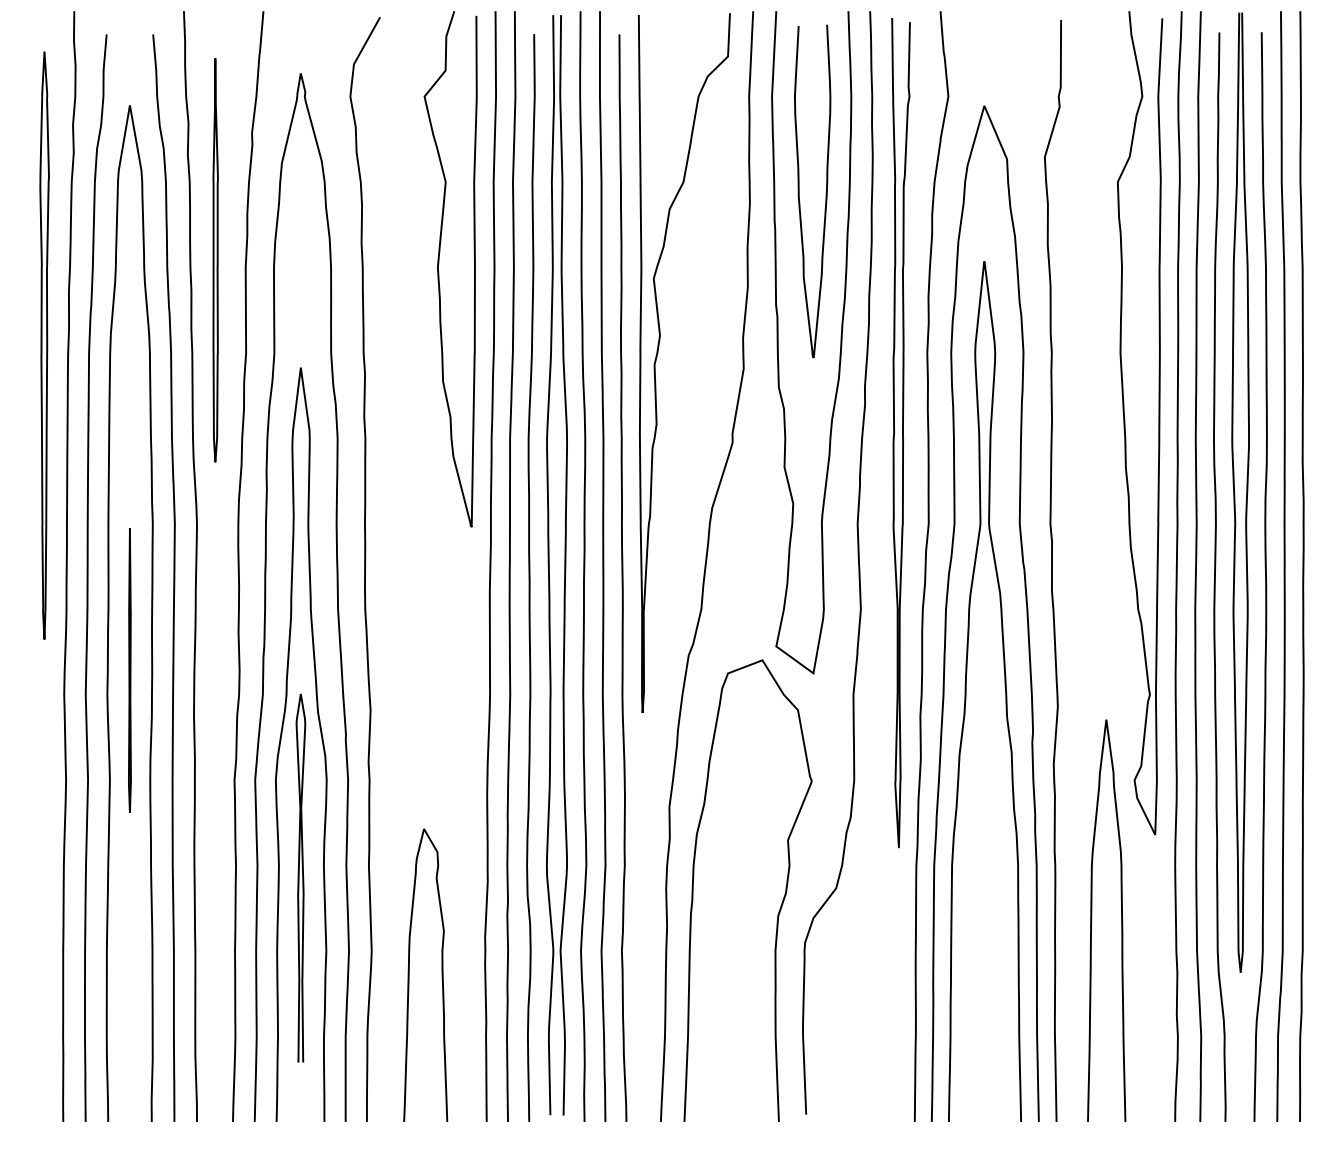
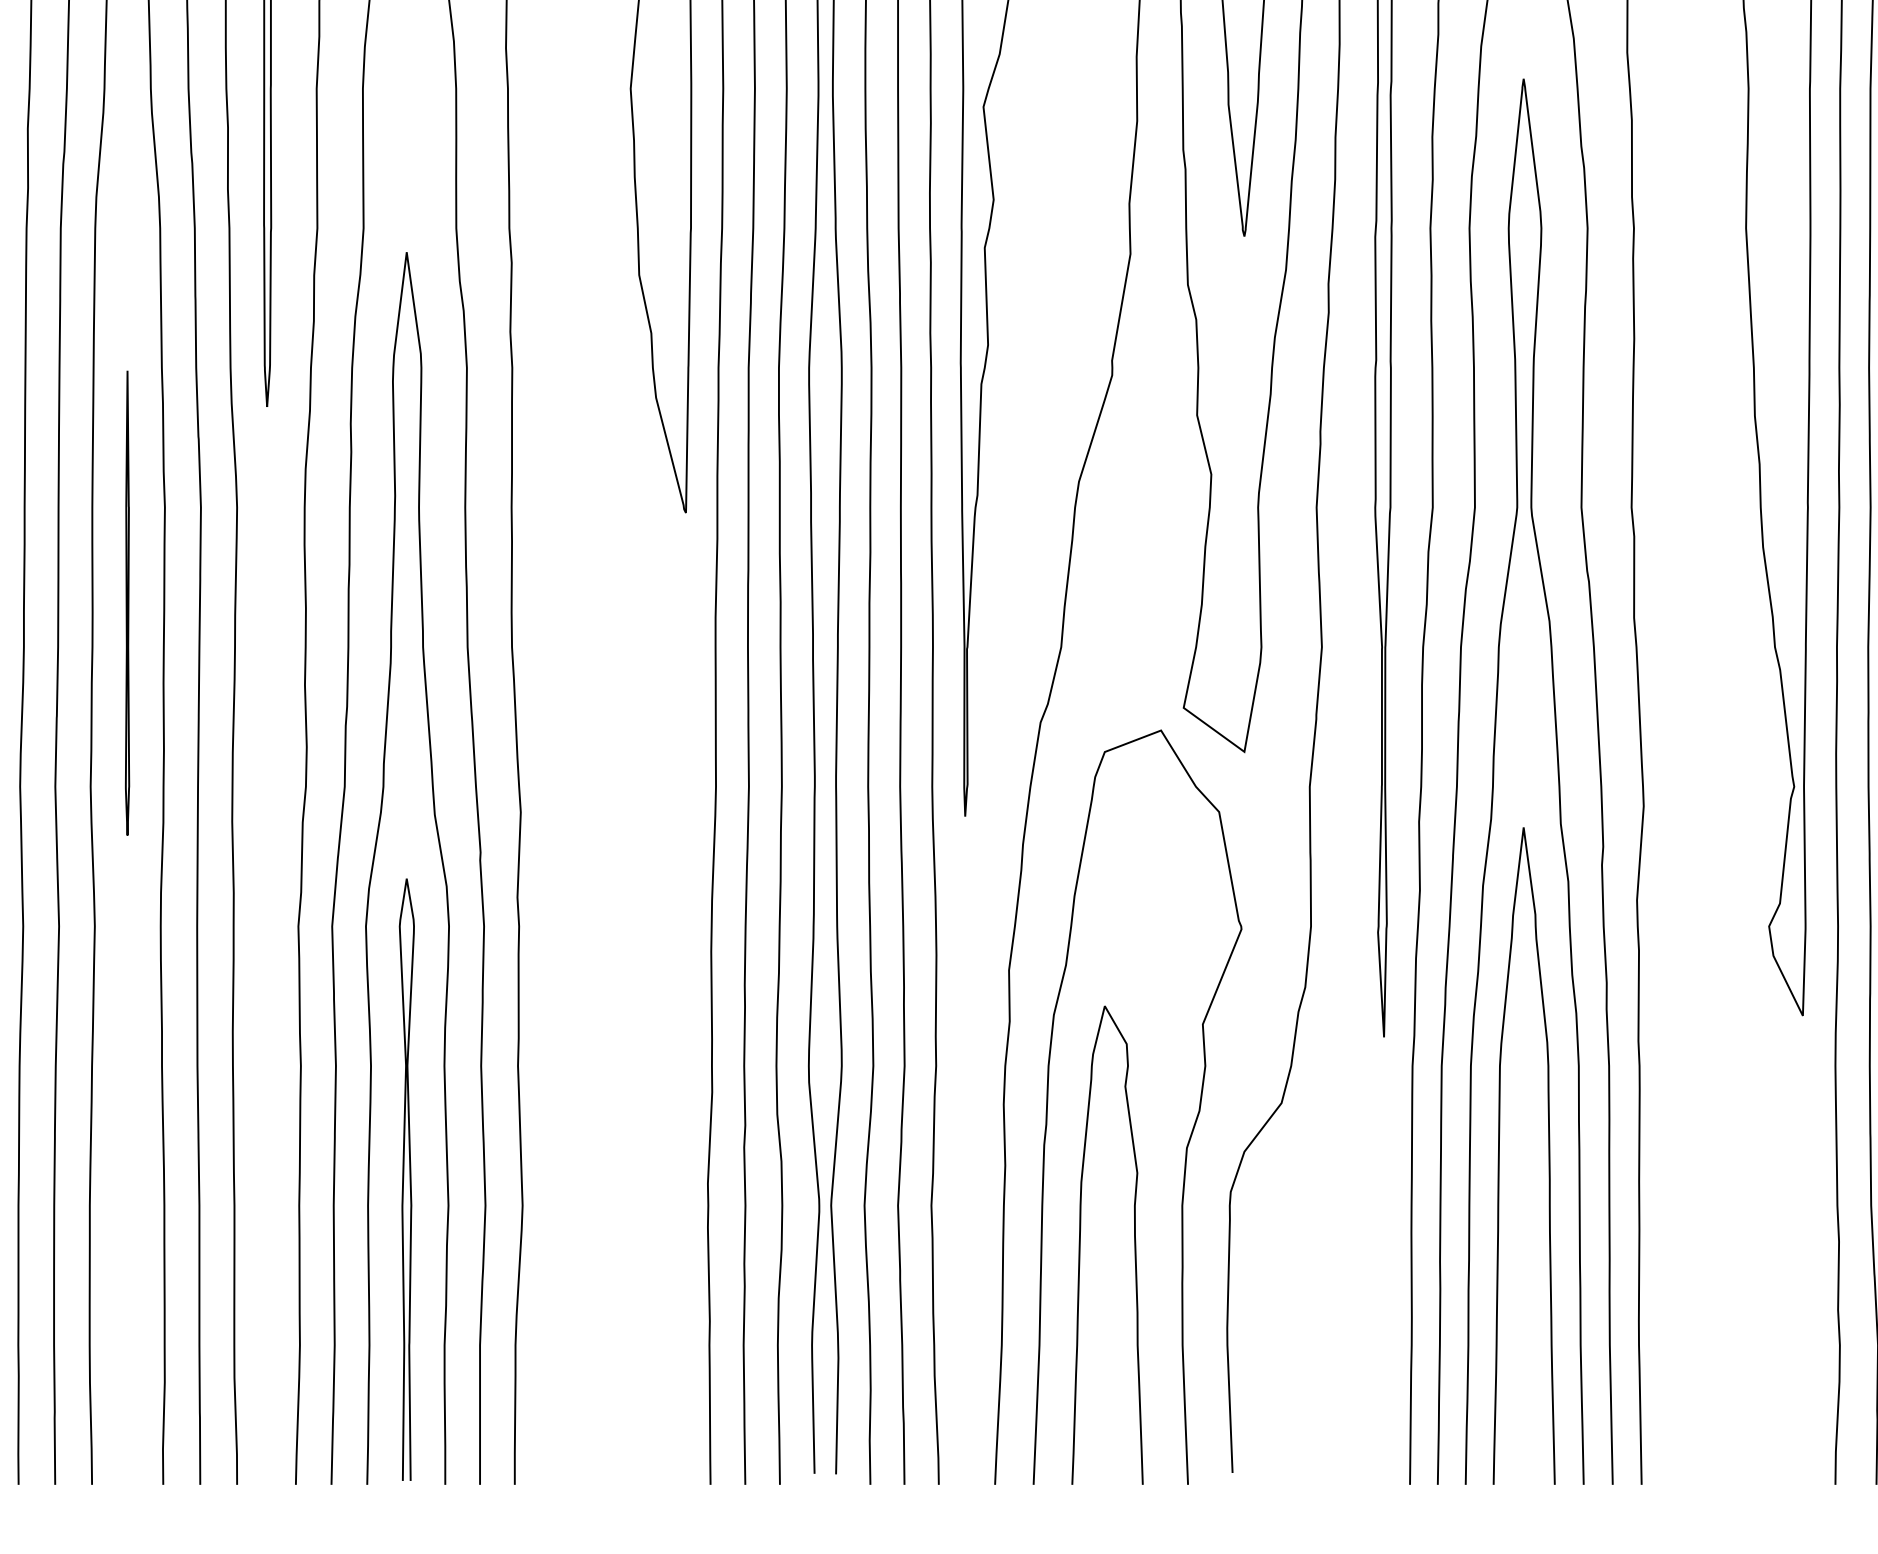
line: (129, 670) -> (126, 603), moved
curve: (299, 877) -> (404, 1178), moved
curve: (1092, 920) -> (1501, 1155), moved
curve: (409, 974) -> (1081, 1243), moved

